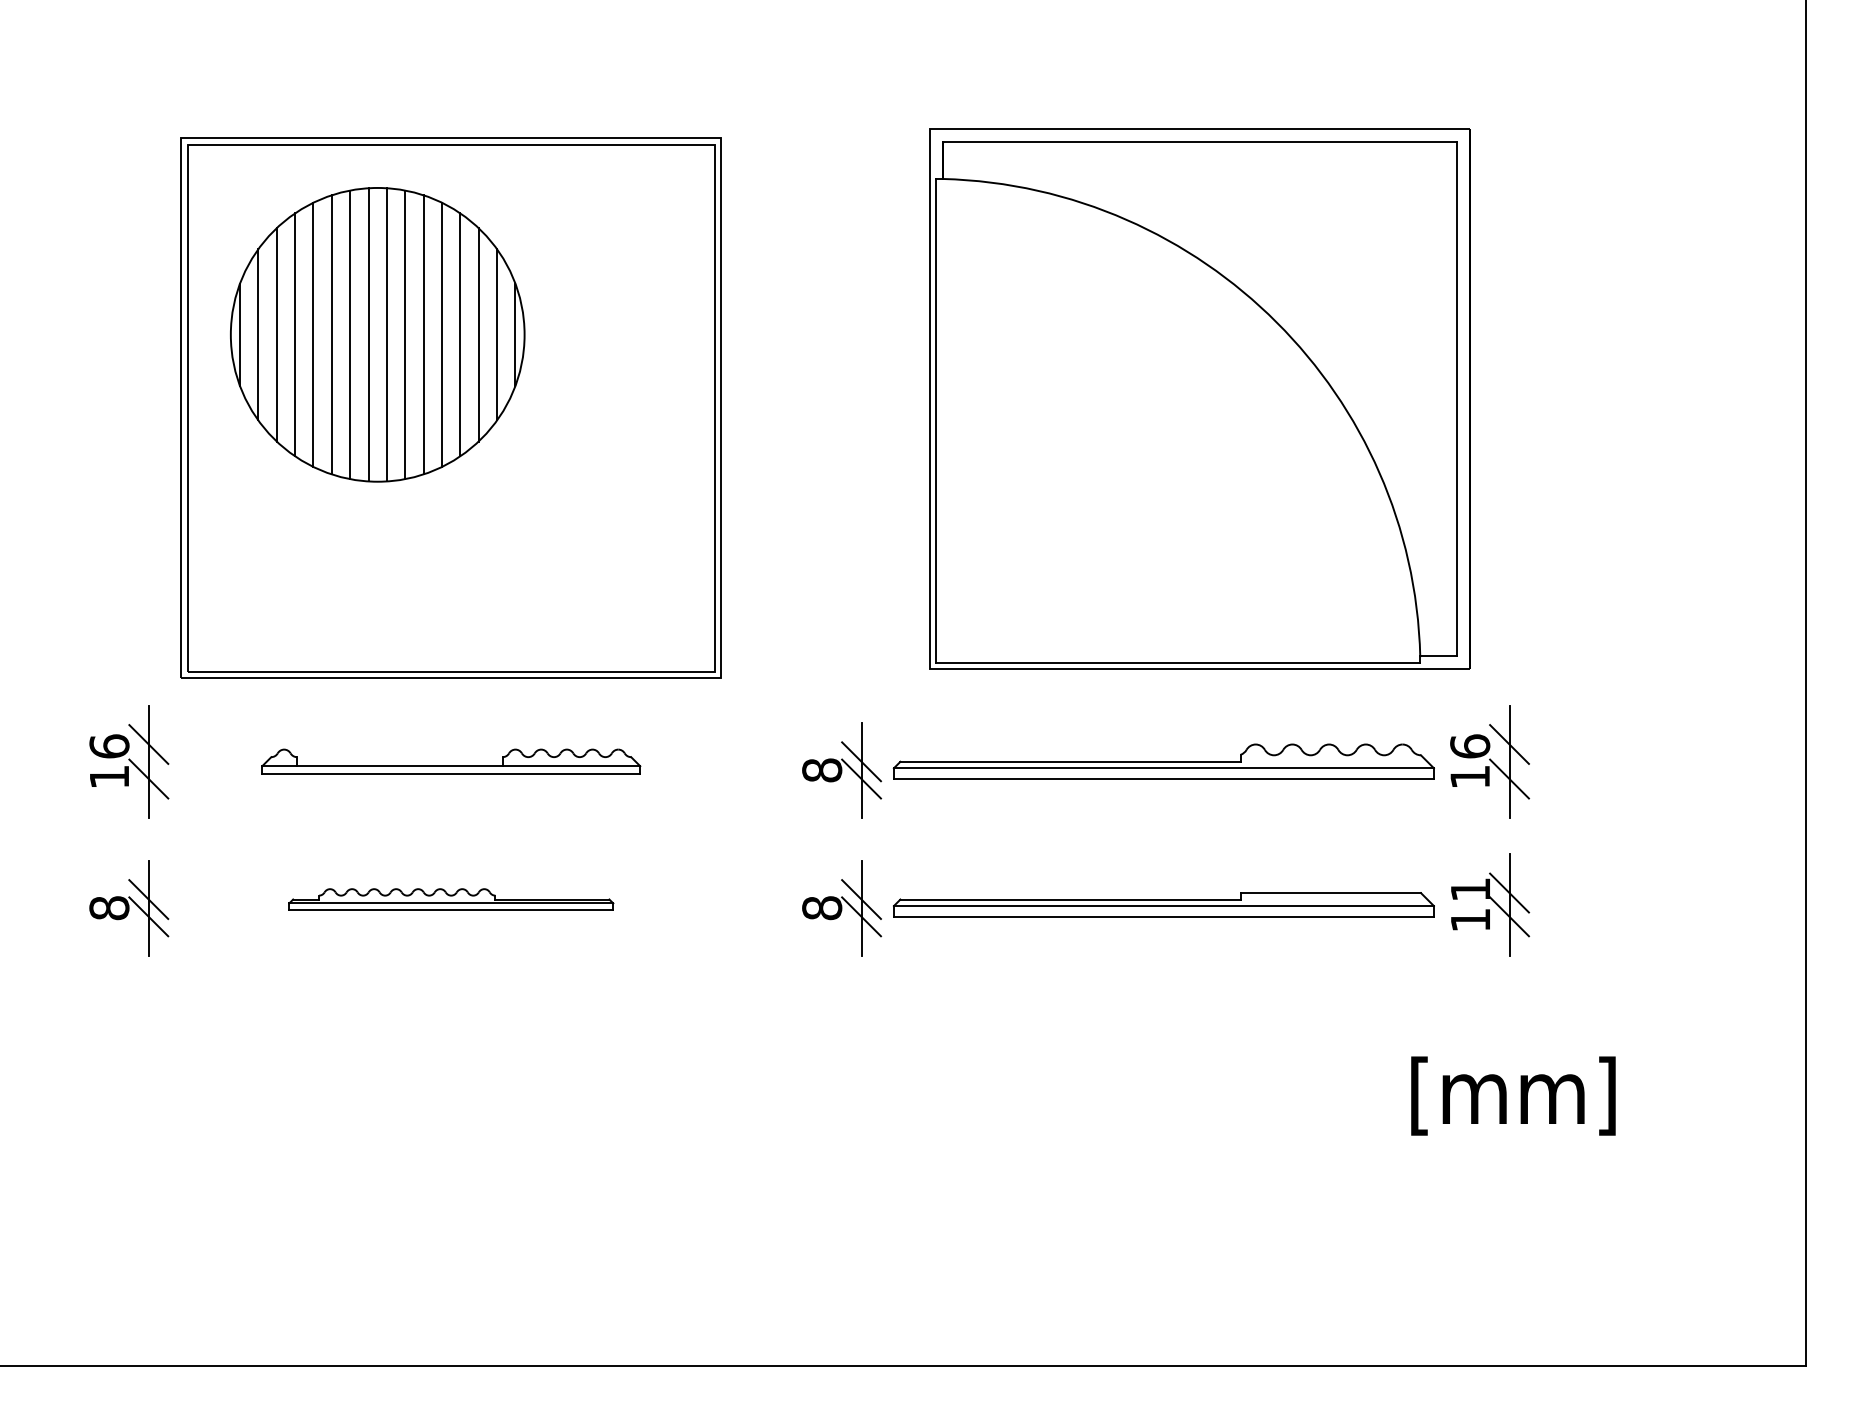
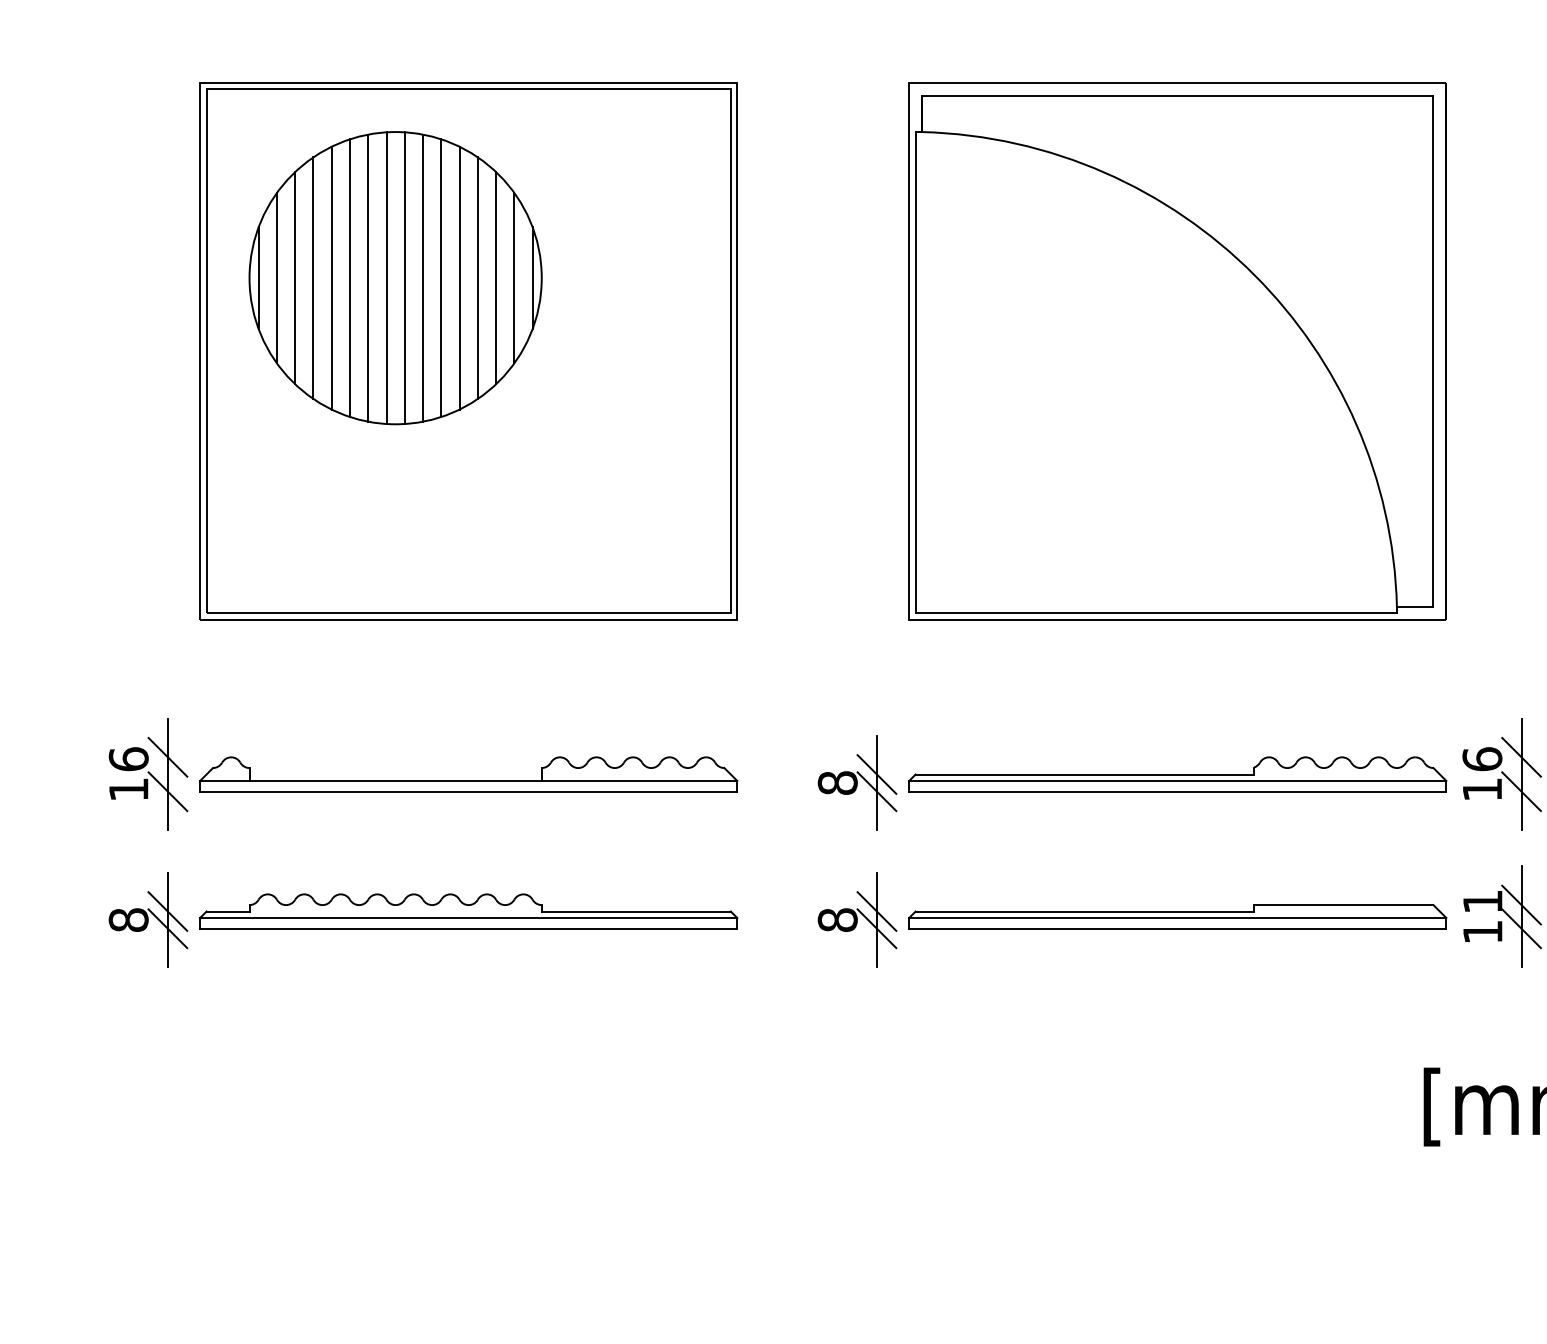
part: (1199, 398) -> (1177, 350), moved
part: (450, 407) -> (468, 350), moved
part: (451, 761) -> (469, 774), size x1.43
part: (451, 899) -> (469, 911), size x1.67

